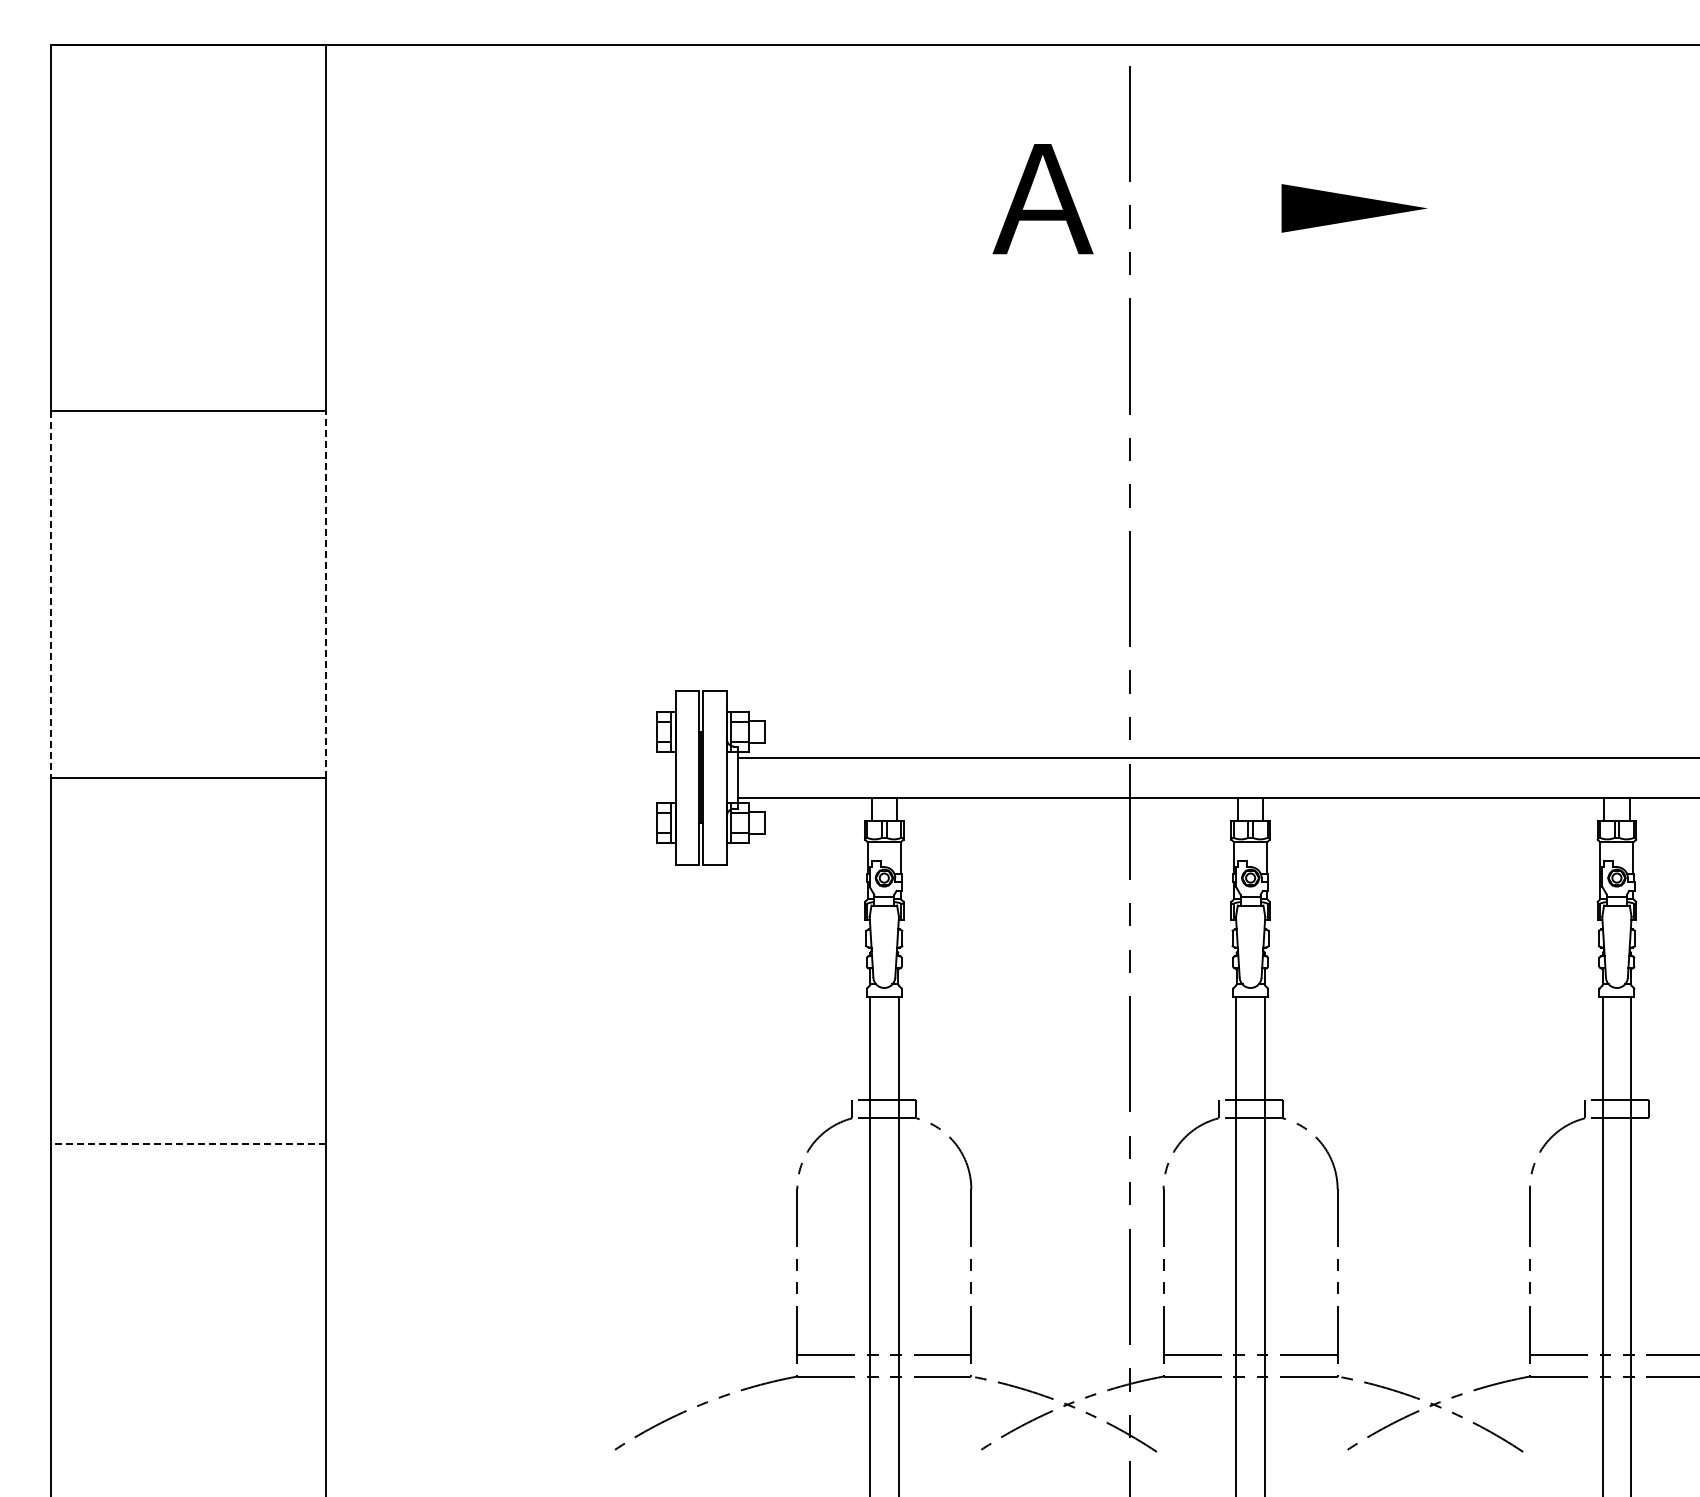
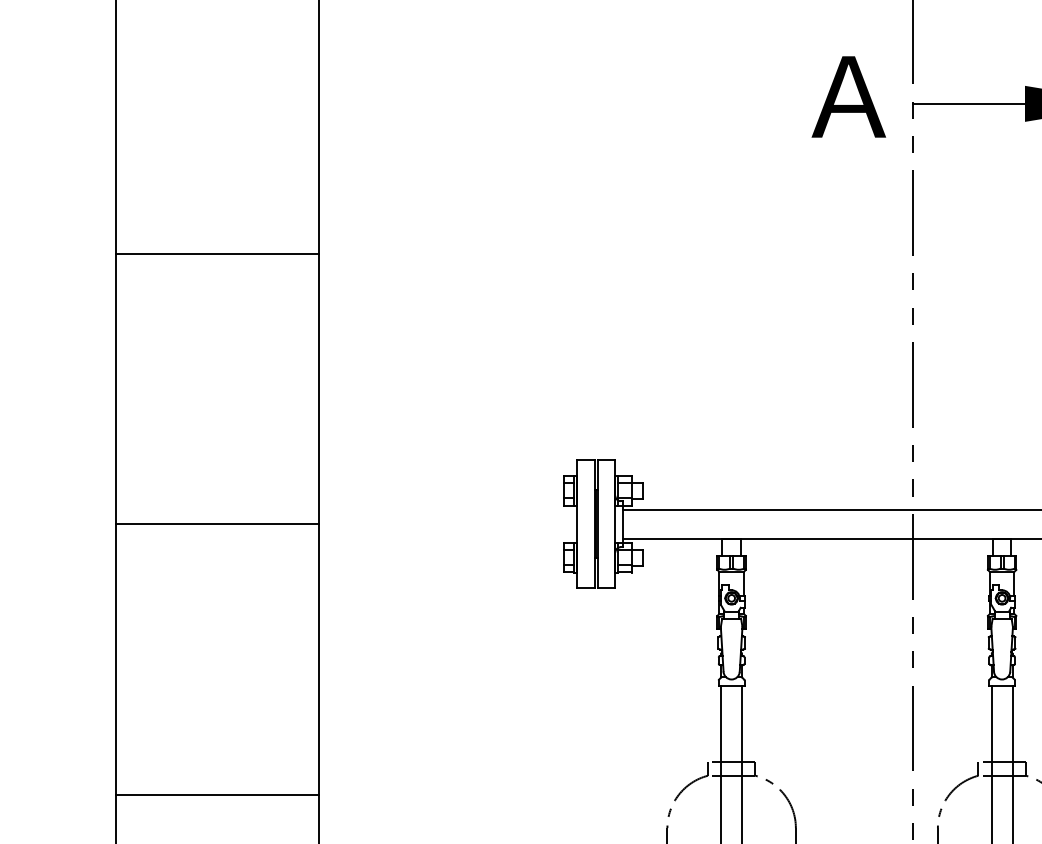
line: (1205, 208) -> (968, 103), added
line: (325, 593) -> (319, 388), dashed -> solid
line: (50, 594) -> (115, 388), dashed -> solid
line: (187, 1143) -> (217, 794), dashed -> solid

